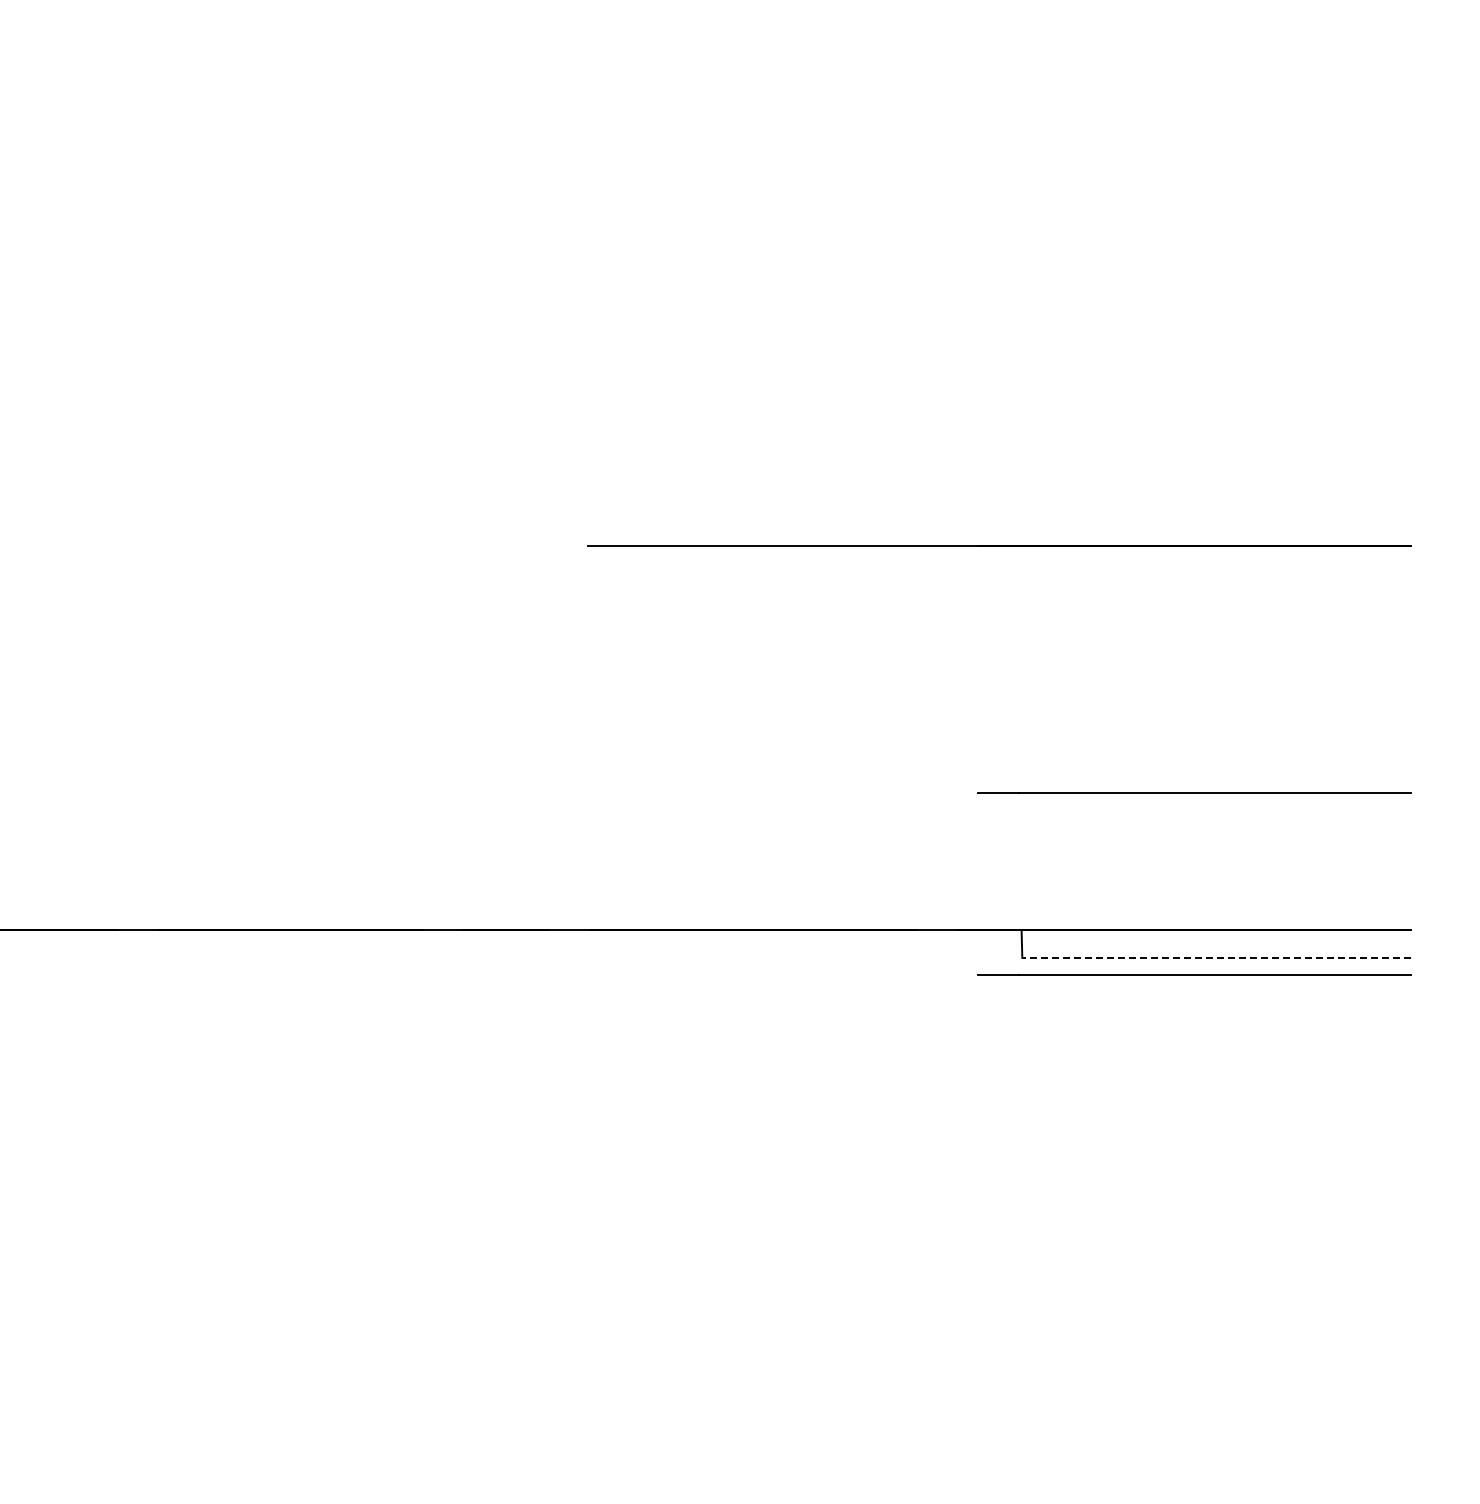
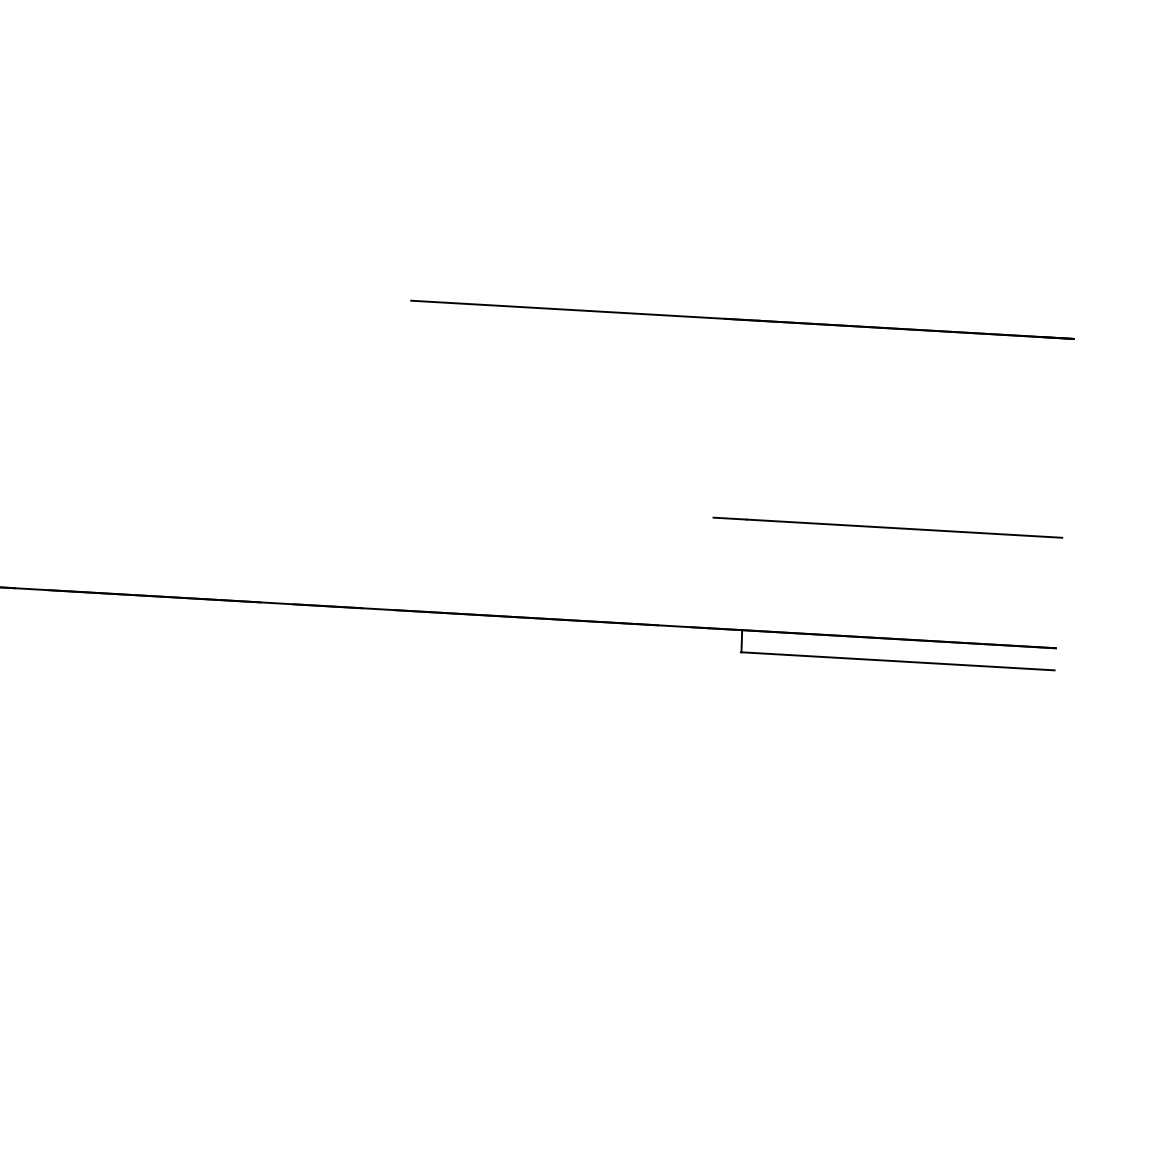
line: (1216, 957) -> (897, 660), dashed -> solid
line: (1194, 974) -> (879, 673), removed

